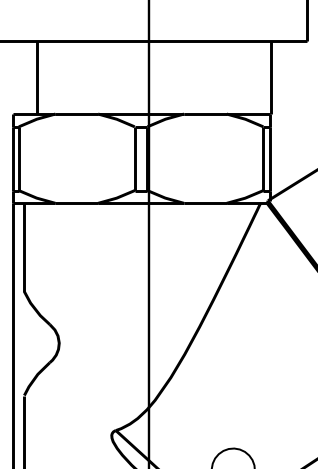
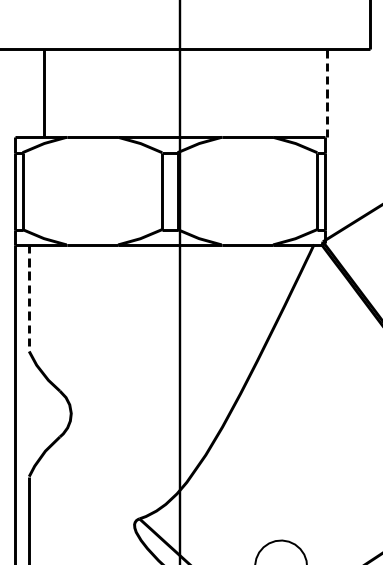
line: (271, 77) -> (327, 93), solid -> dashed
line: (24, 248) -> (29, 299), solid -> dashed

